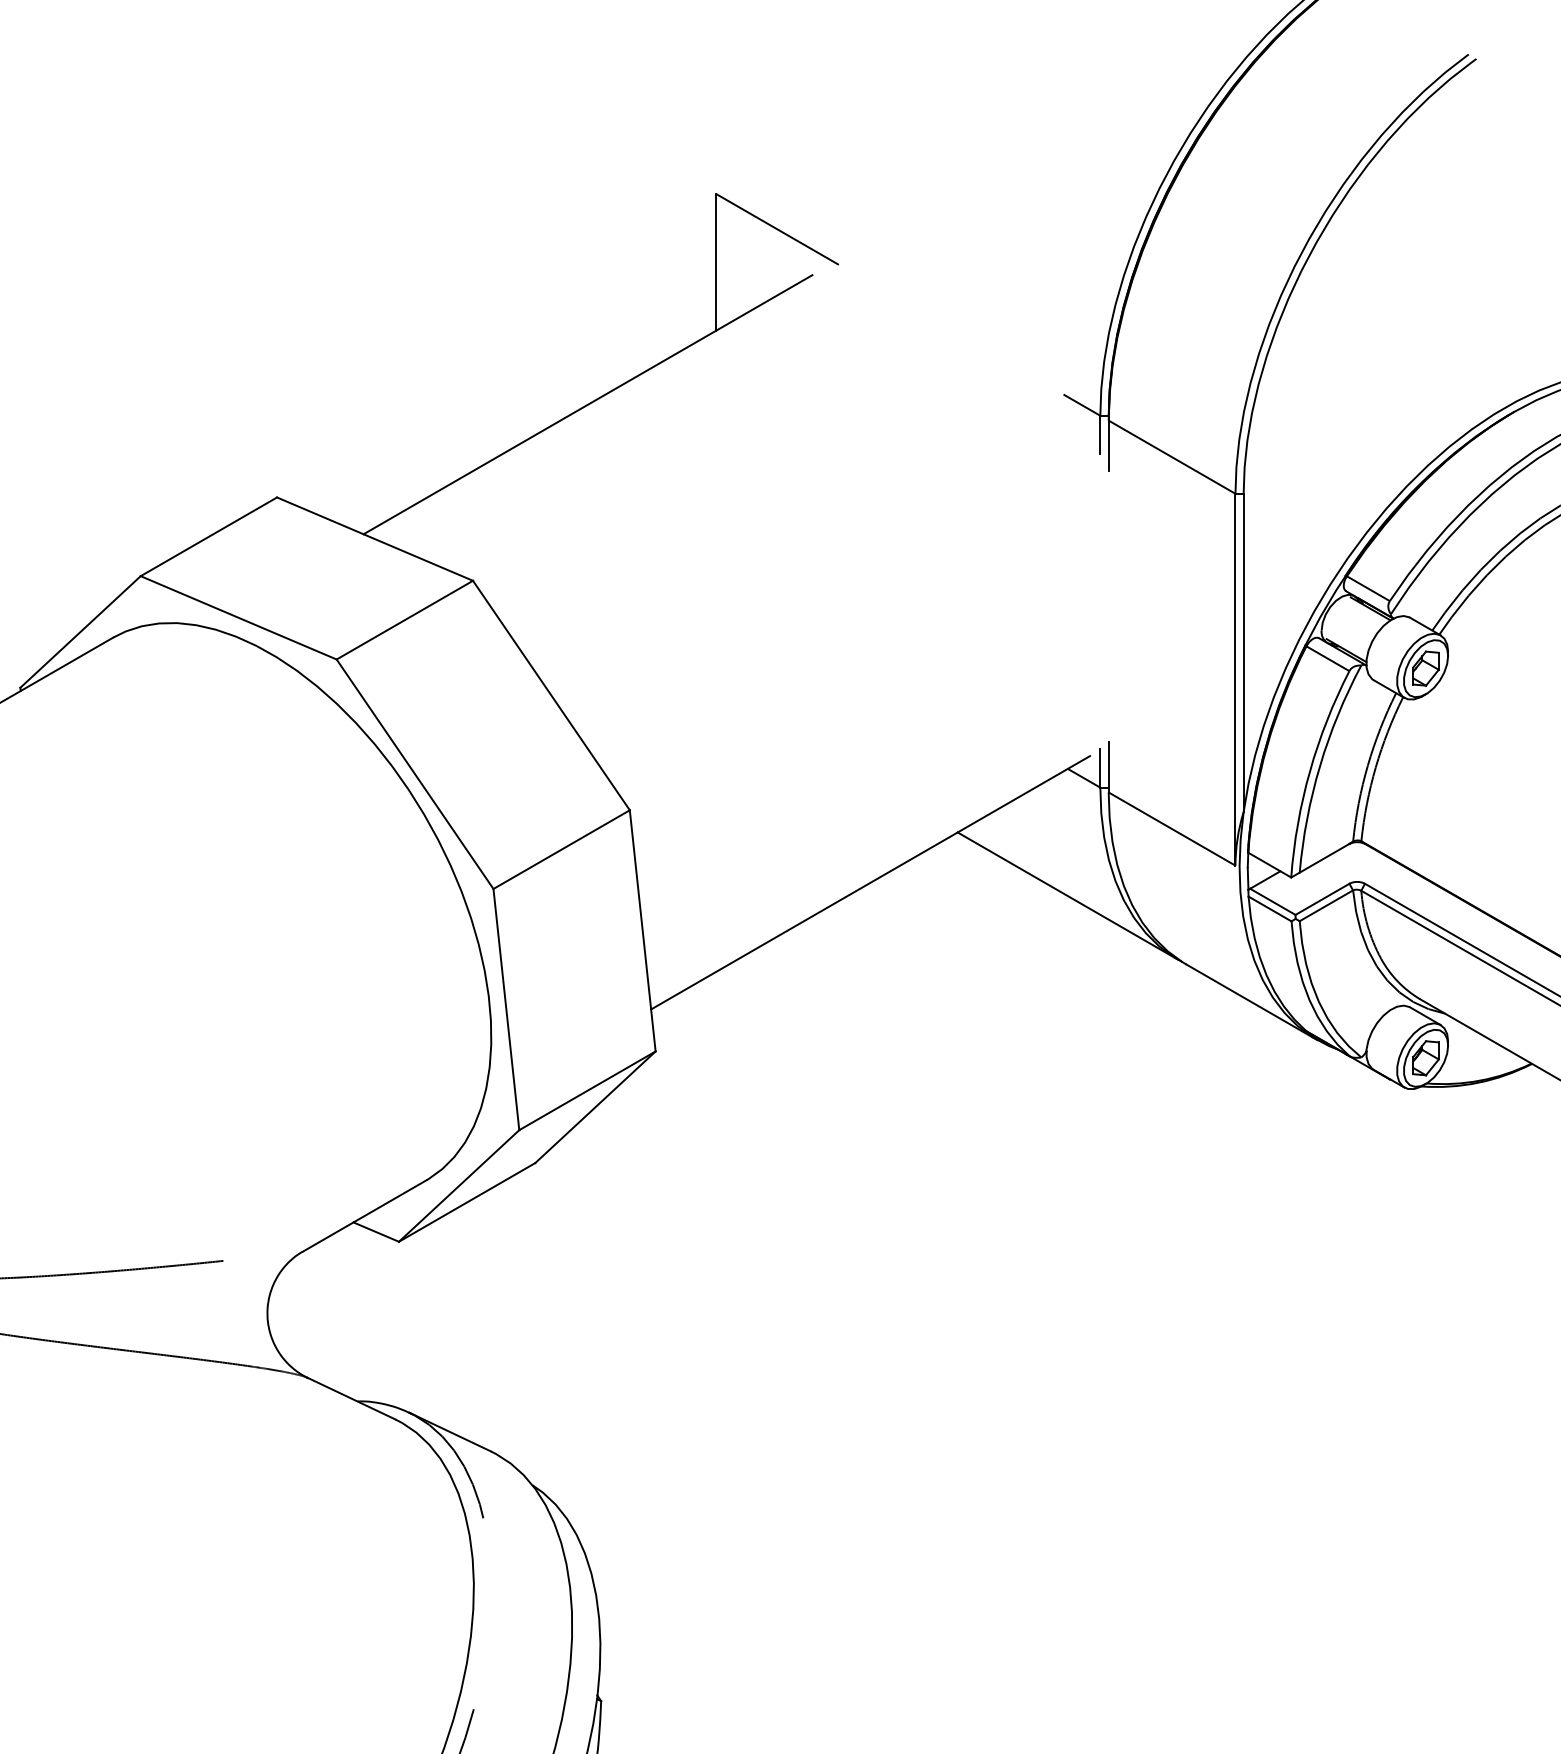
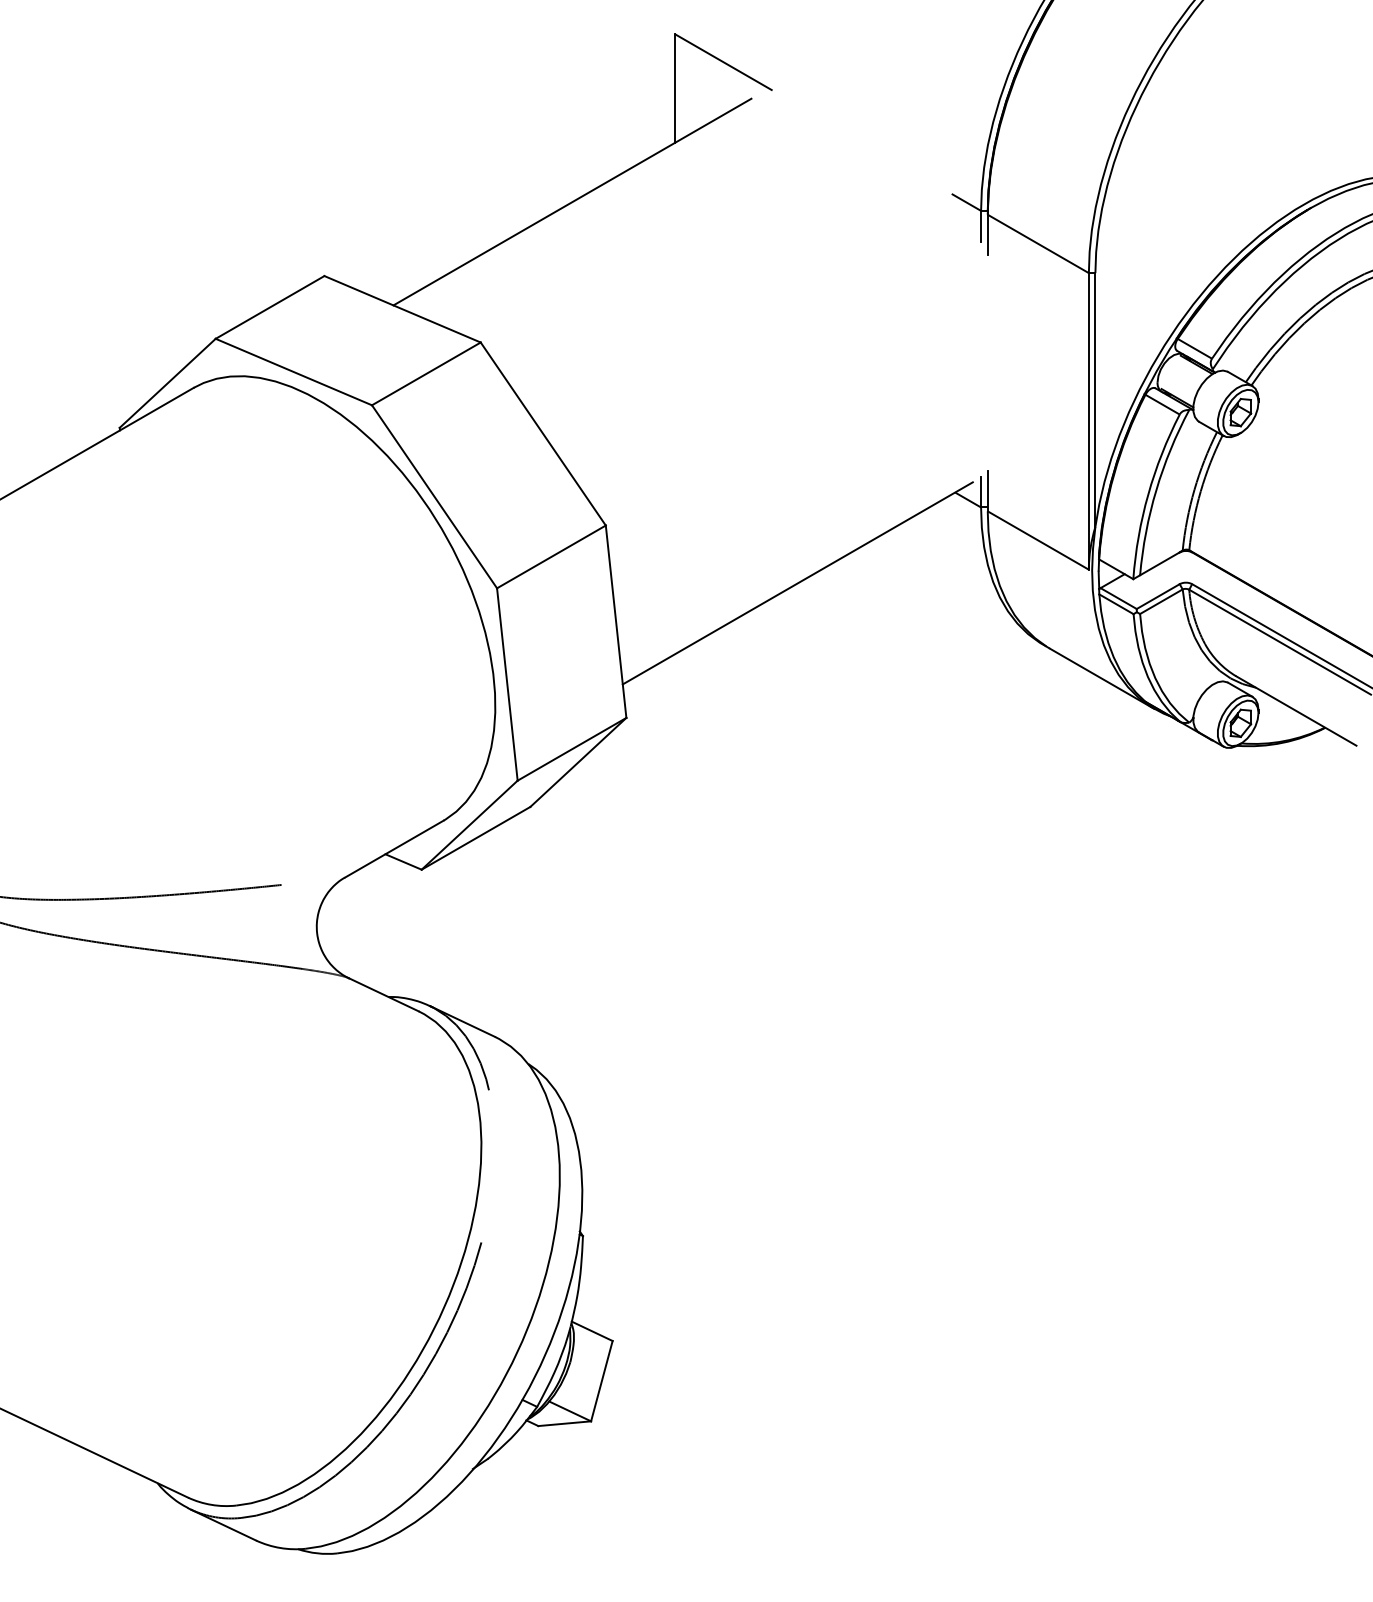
line: (1068, 895) -> (955, 593), removed

